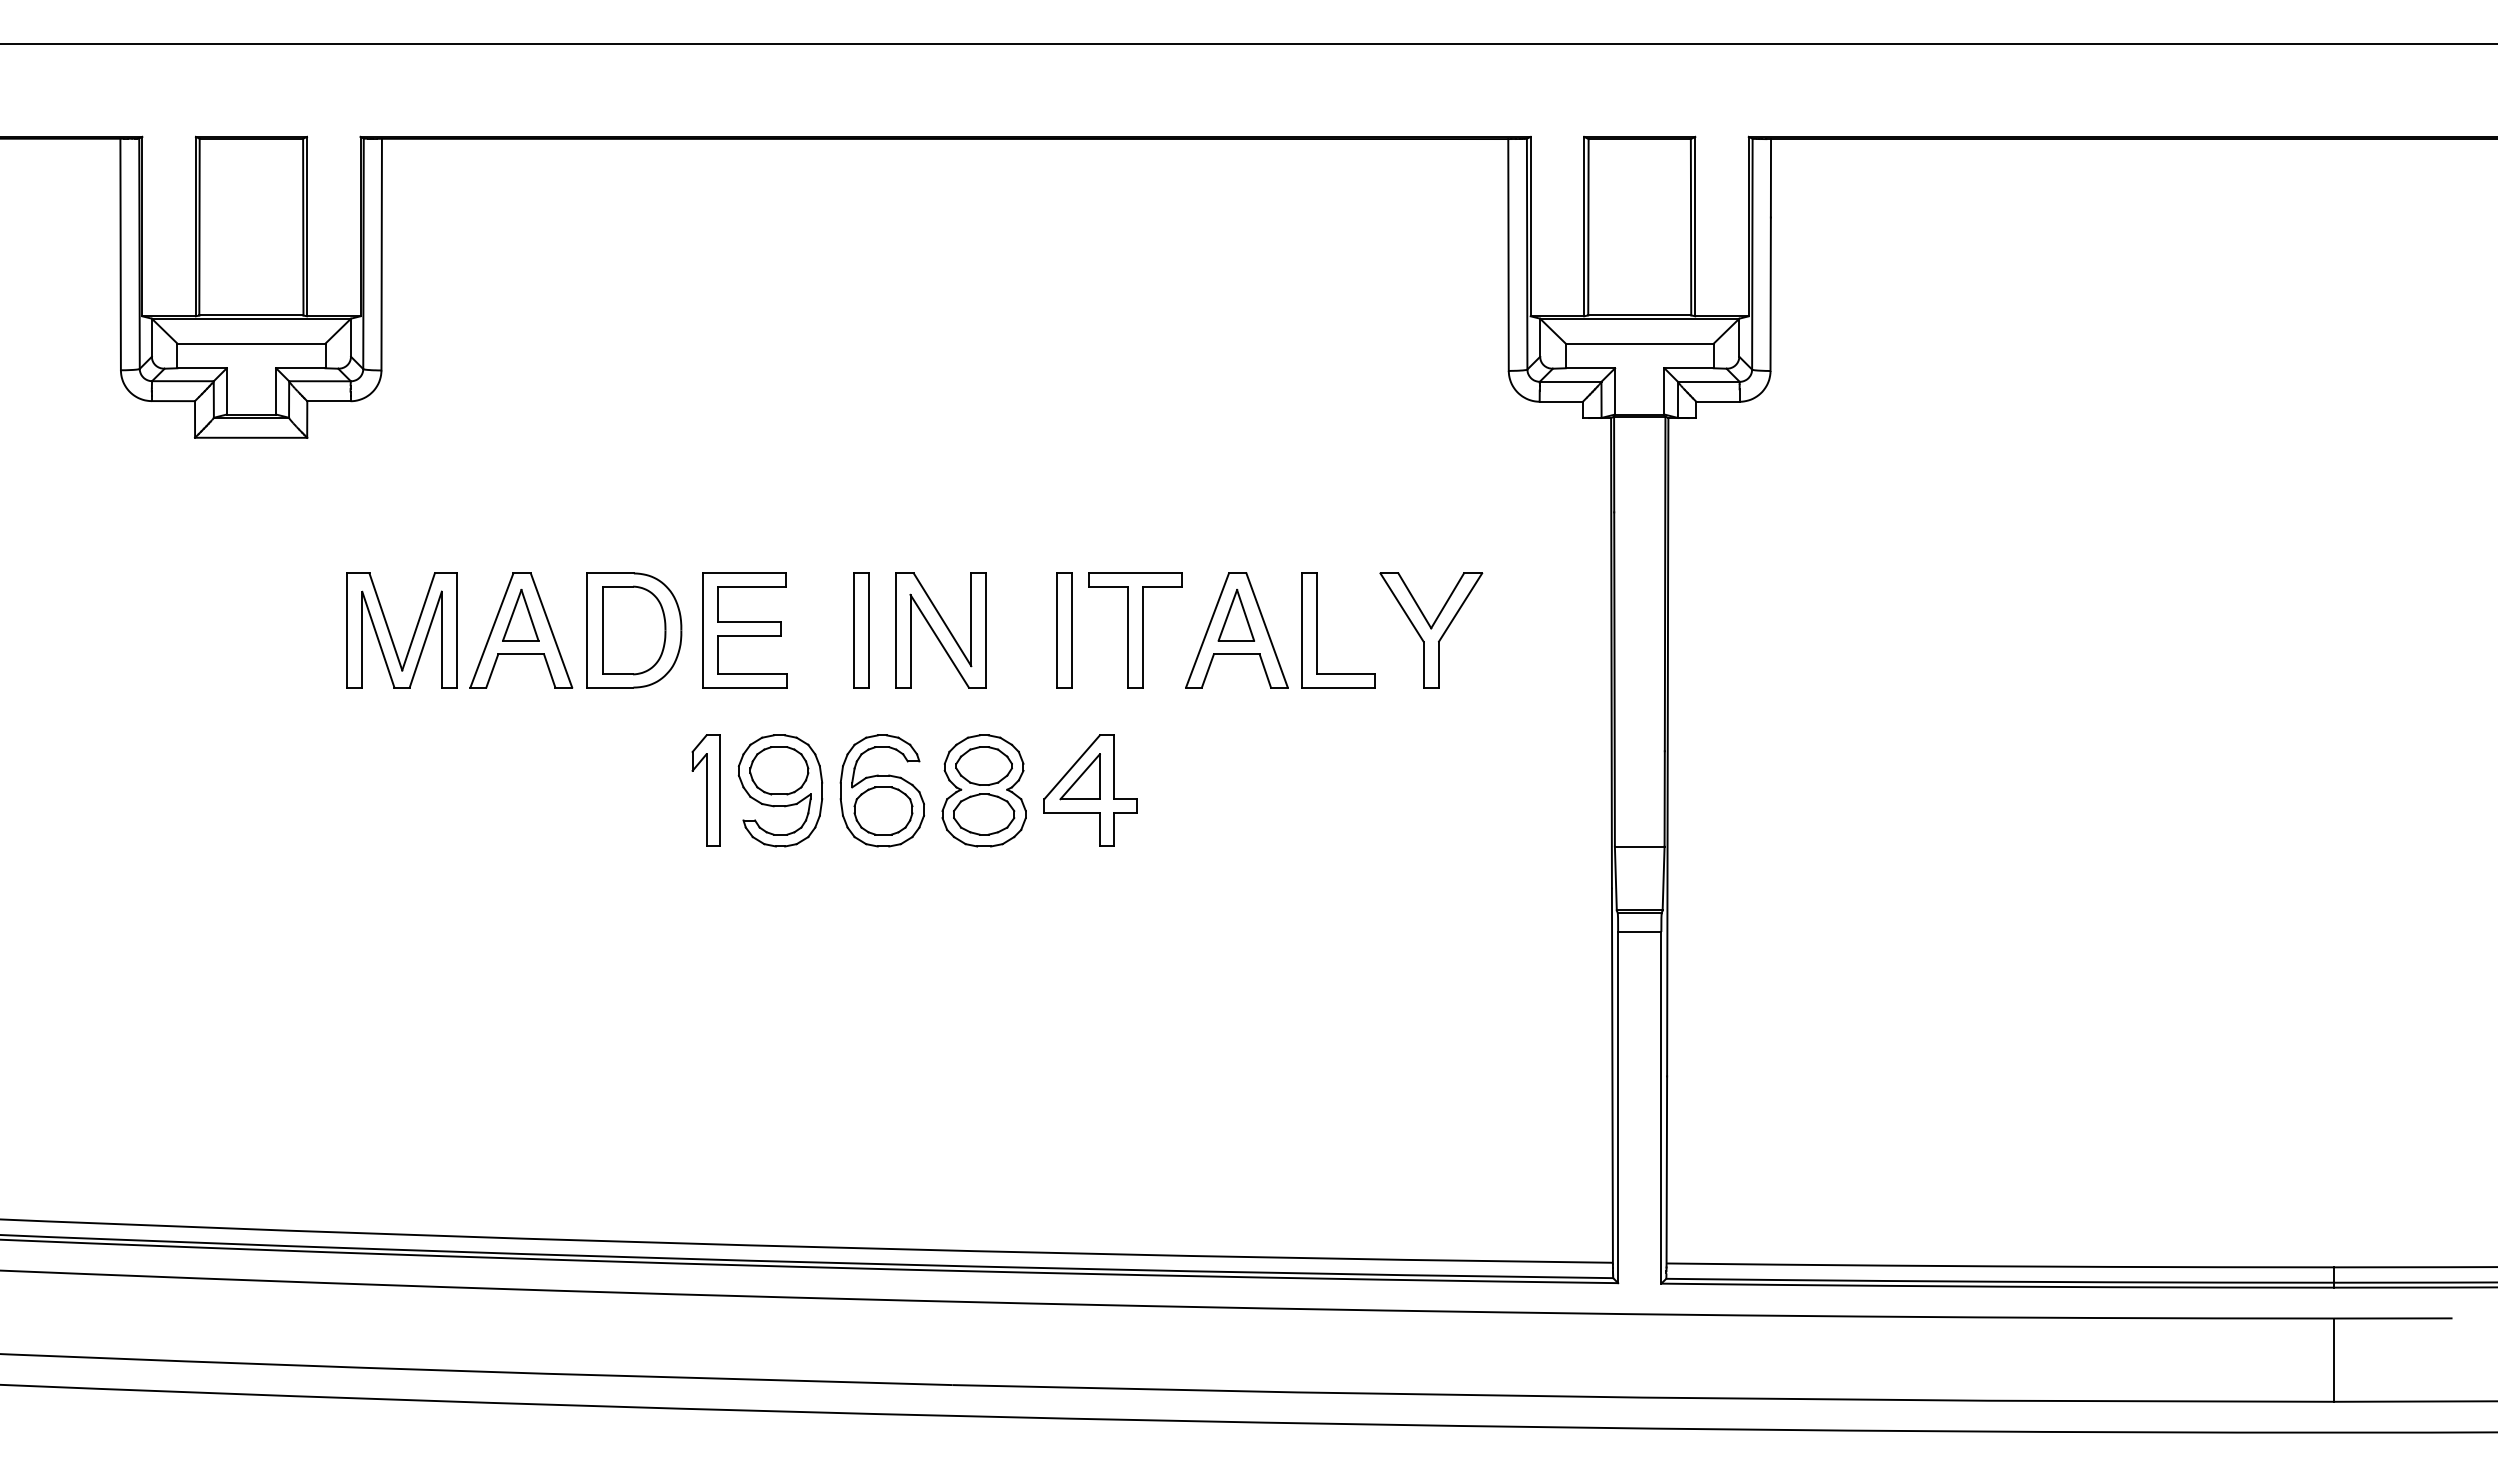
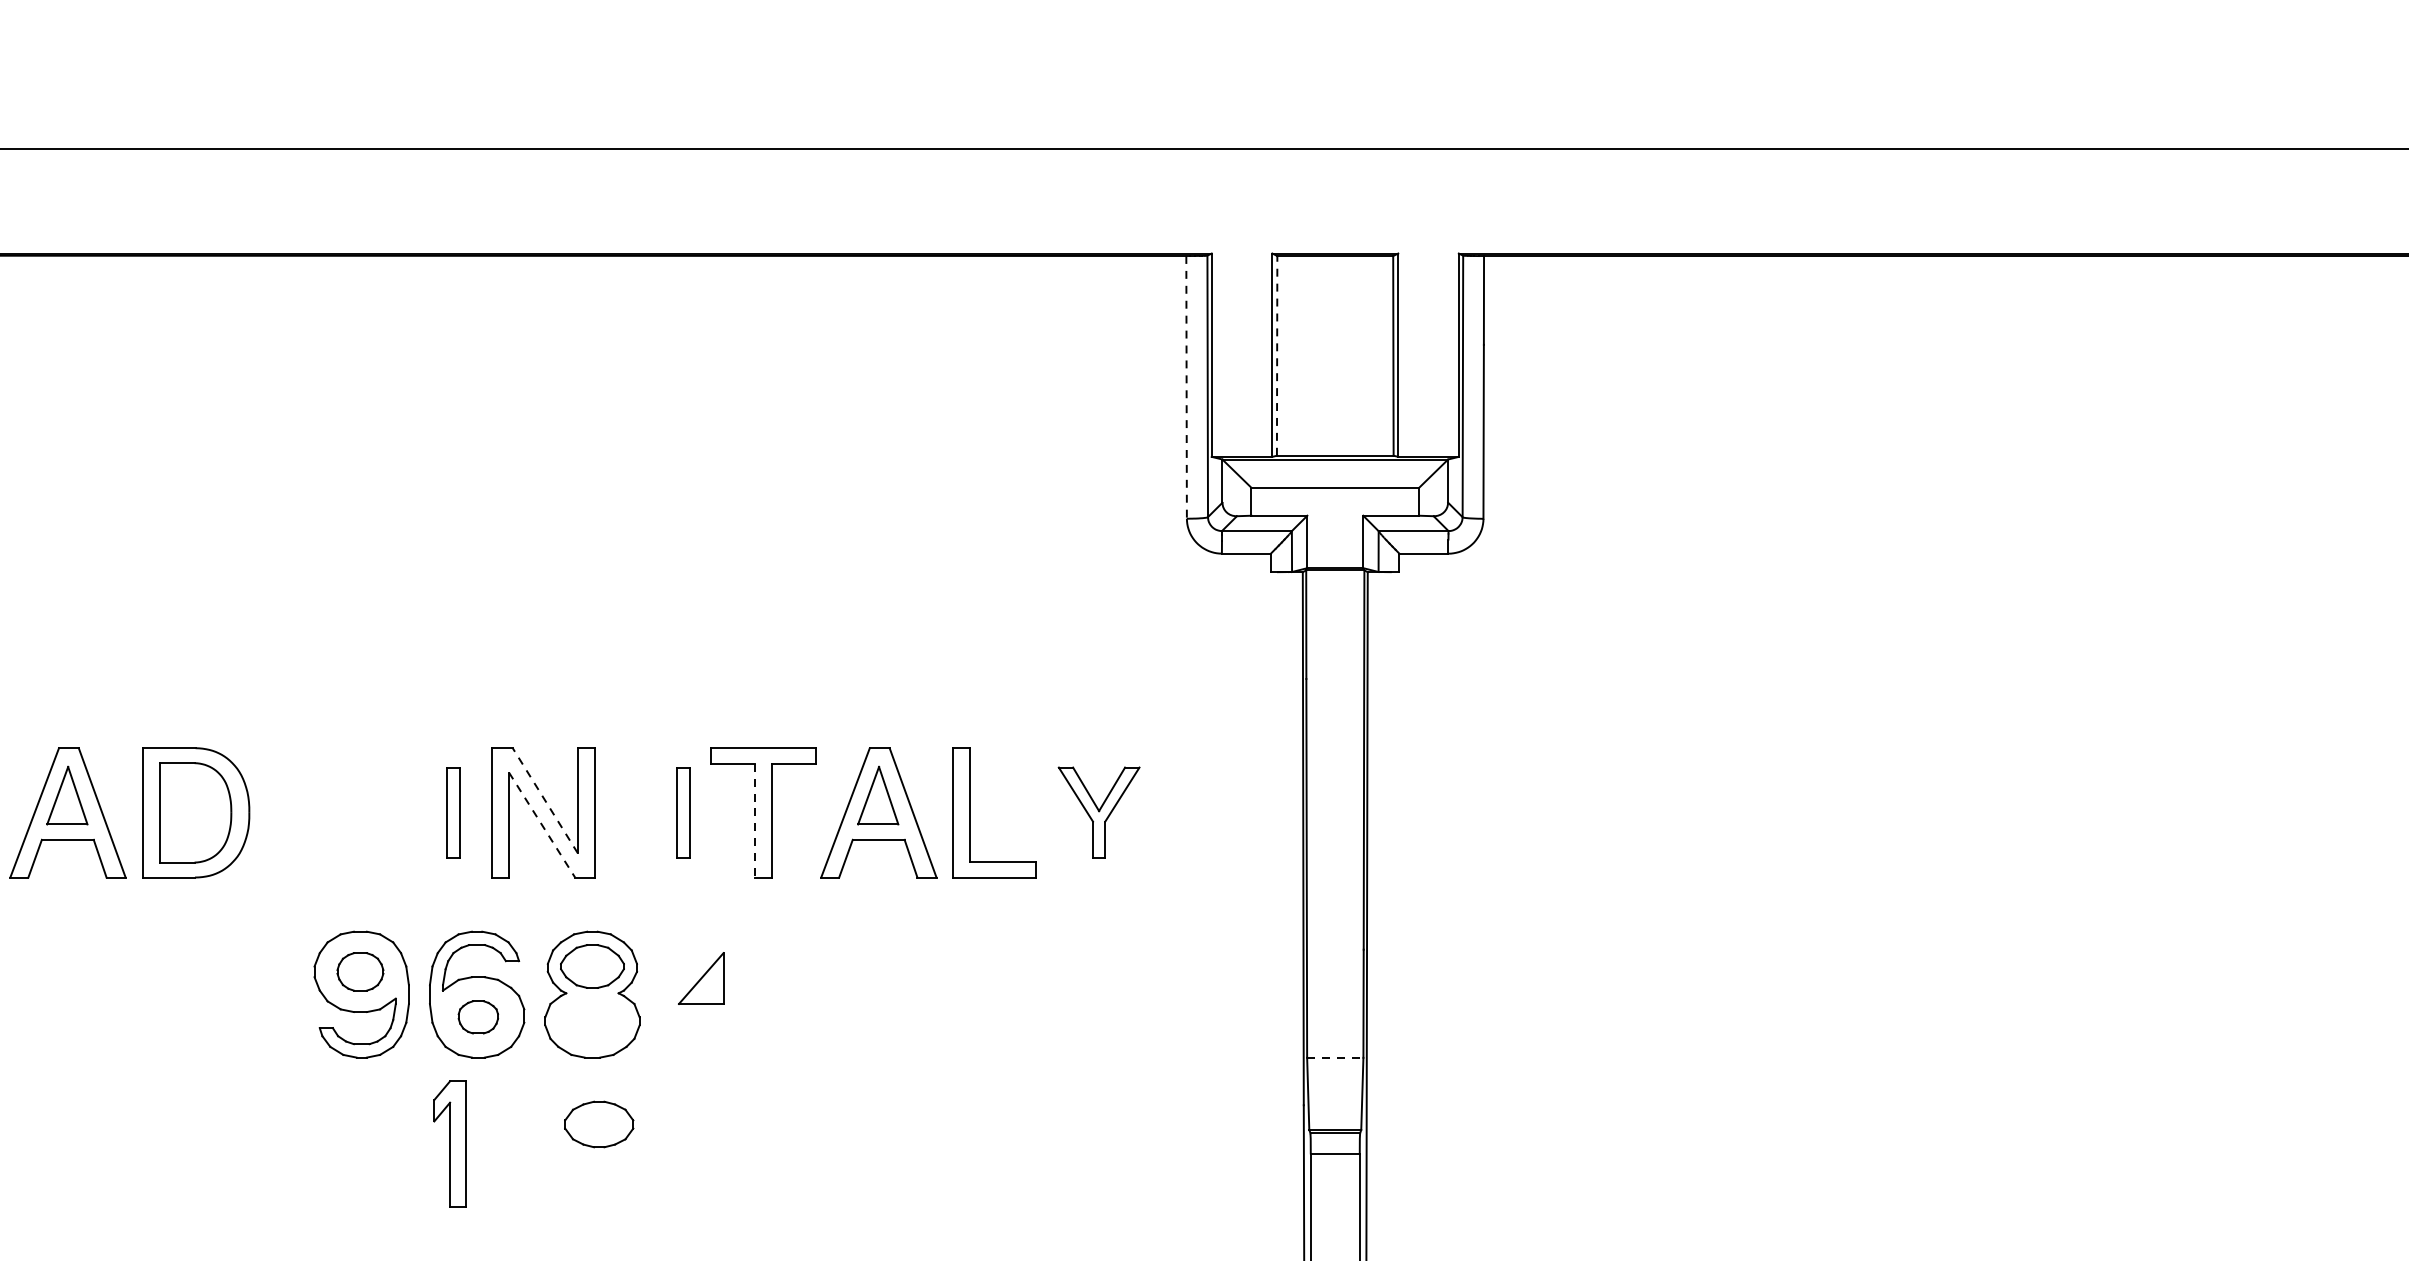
line: (1588, 226) -> (1277, 355), solid -> dashed
line: (1508, 255) -> (1186, 387), solid -> dashed
line: (942, 619) -> (545, 800), solid -> dashed
part: (744, 630) -> (320, 812), removed
part: (861, 630) -> (453, 812), size x0.7
part: (1064, 630) -> (683, 812), size x0.7
part: (1431, 630) -> (1099, 812), size x0.7
line: (1127, 637) -> (754, 820), solid -> dashed
line: (939, 641) -> (541, 825), solid -> dashed
part: (779, 770) -> (360, 971), size x0.7
part: (705, 790) -> (448, 1143), moved
part: (1090, 790) -> (712, 994), removed
part: (883, 810) -> (478, 1016), size x0.6
part: (984, 814) -> (599, 1124), moved
line: (1639, 846) -> (1335, 1057), solid -> dashed

